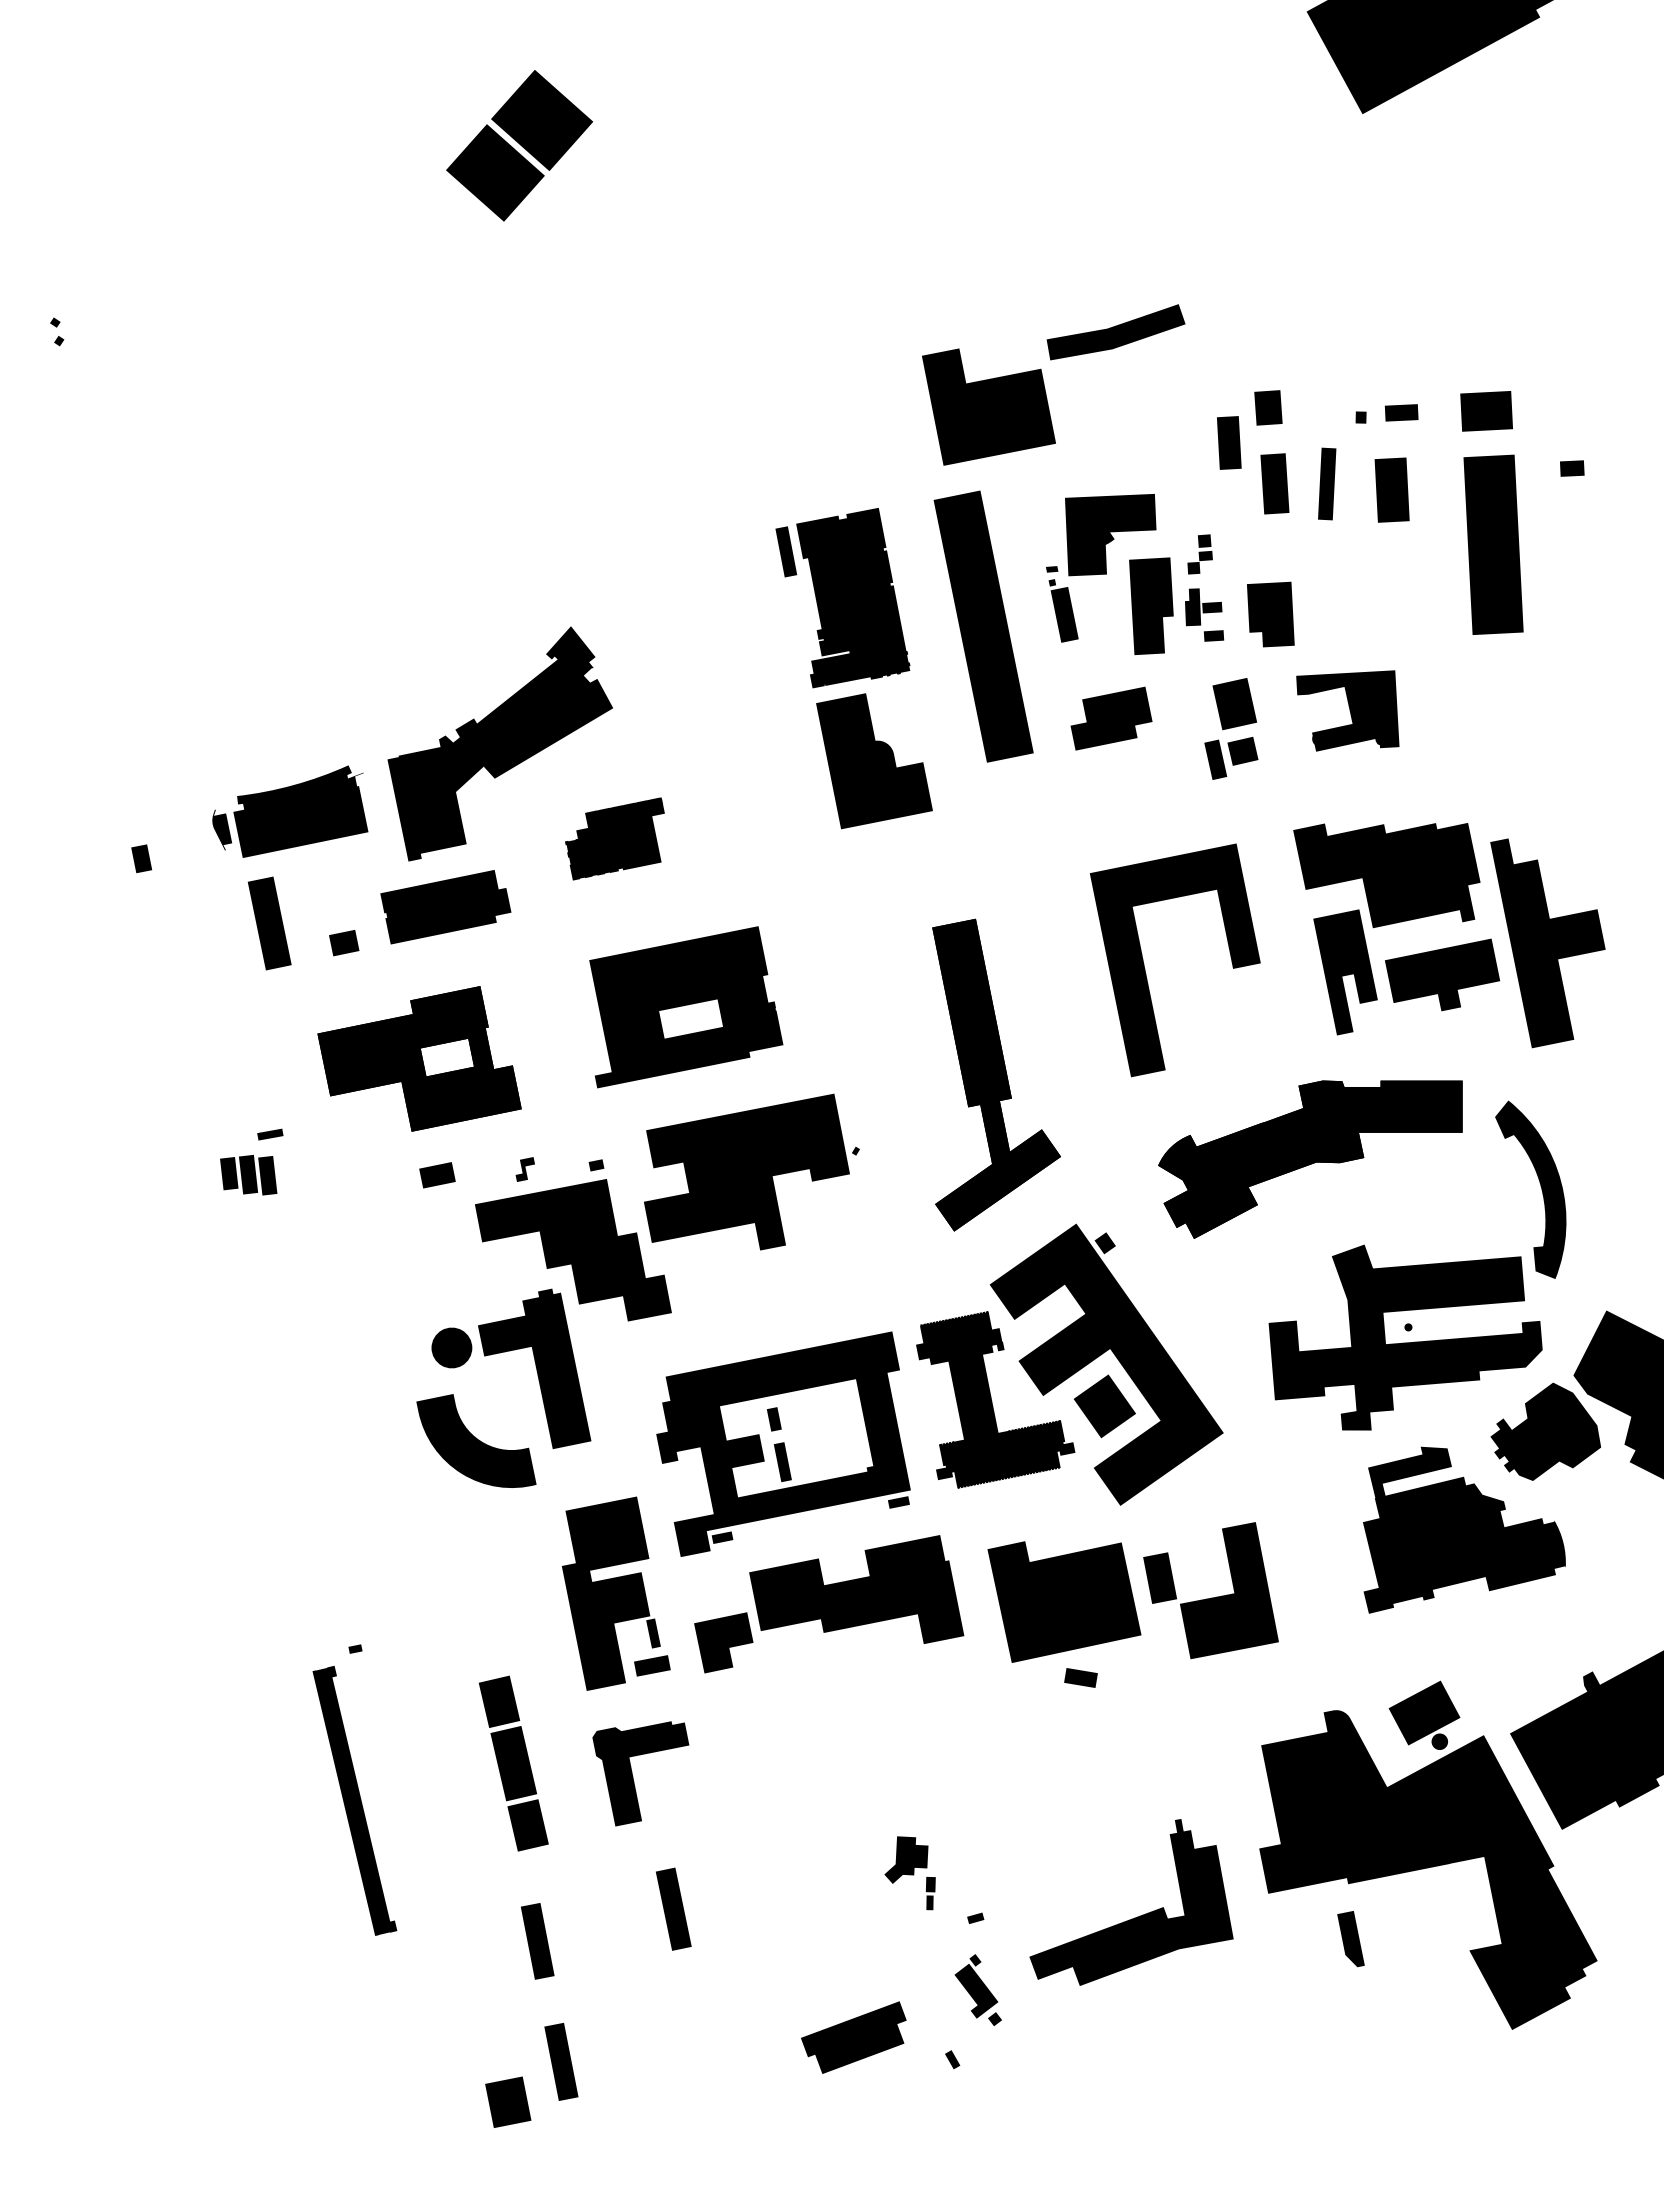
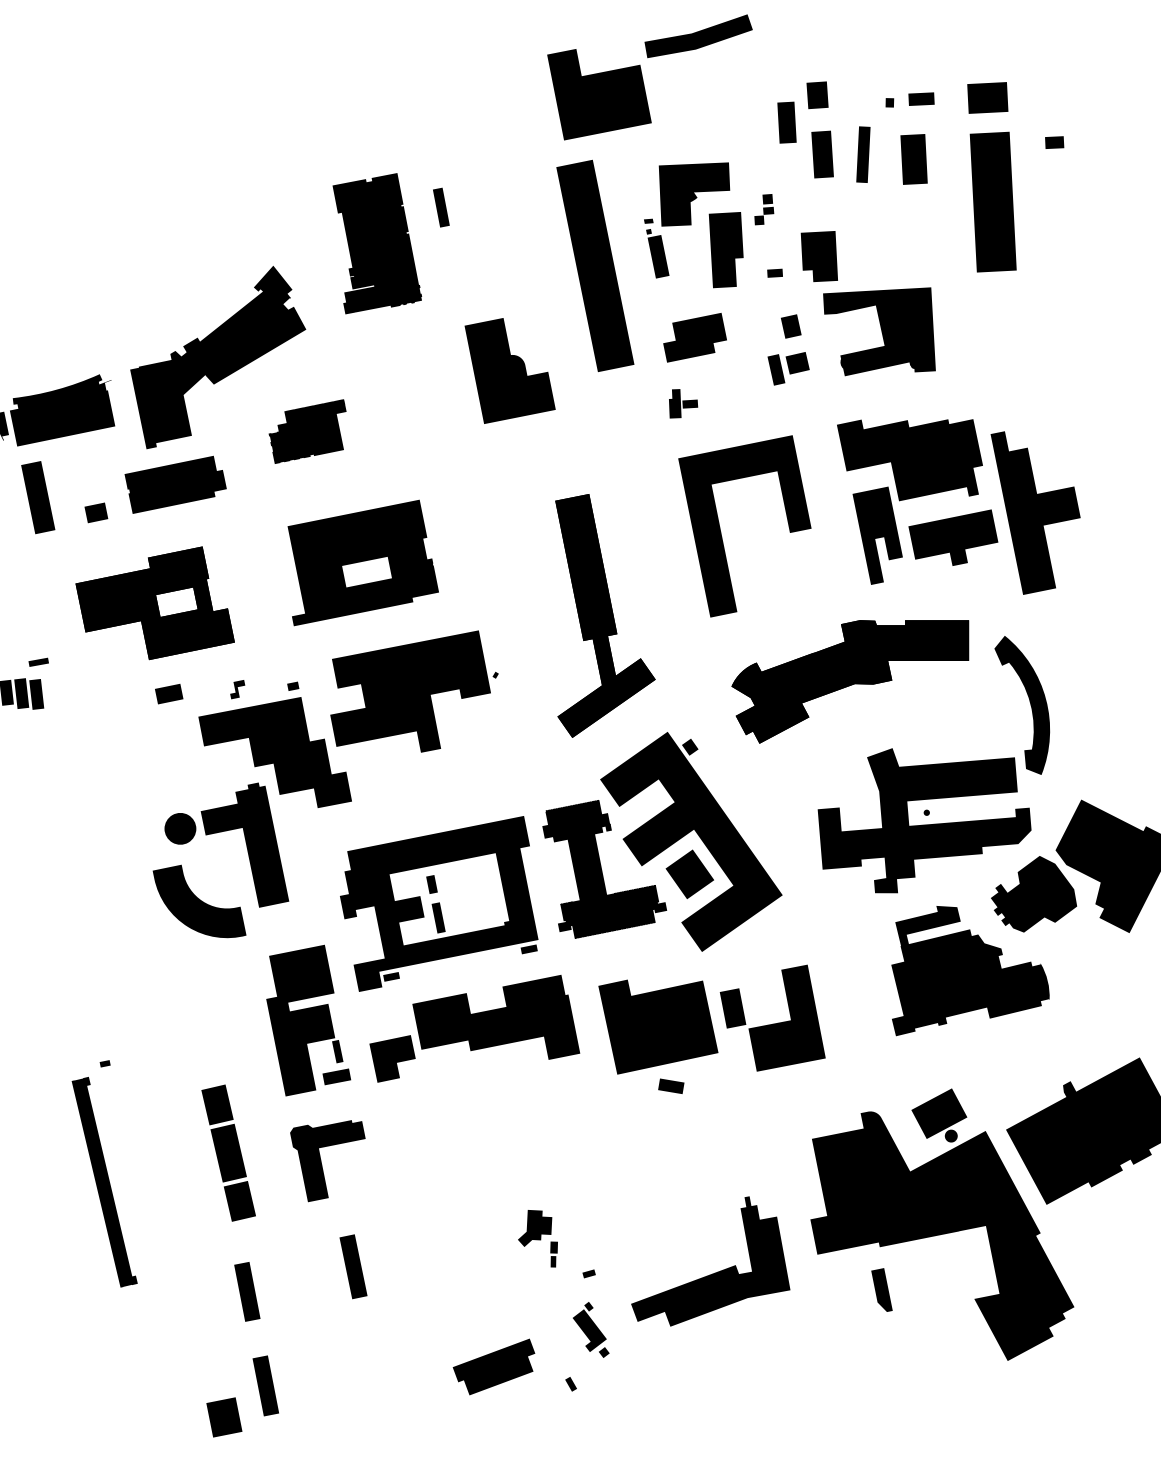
part: (853, 598) -> (377, 244), moved
part: (1203, 607) -> (683, 403), moved
part: (1234, 704) -> (791, 326), size x0.6
part: (1347, 710) -> (879, 331), size x1.4

